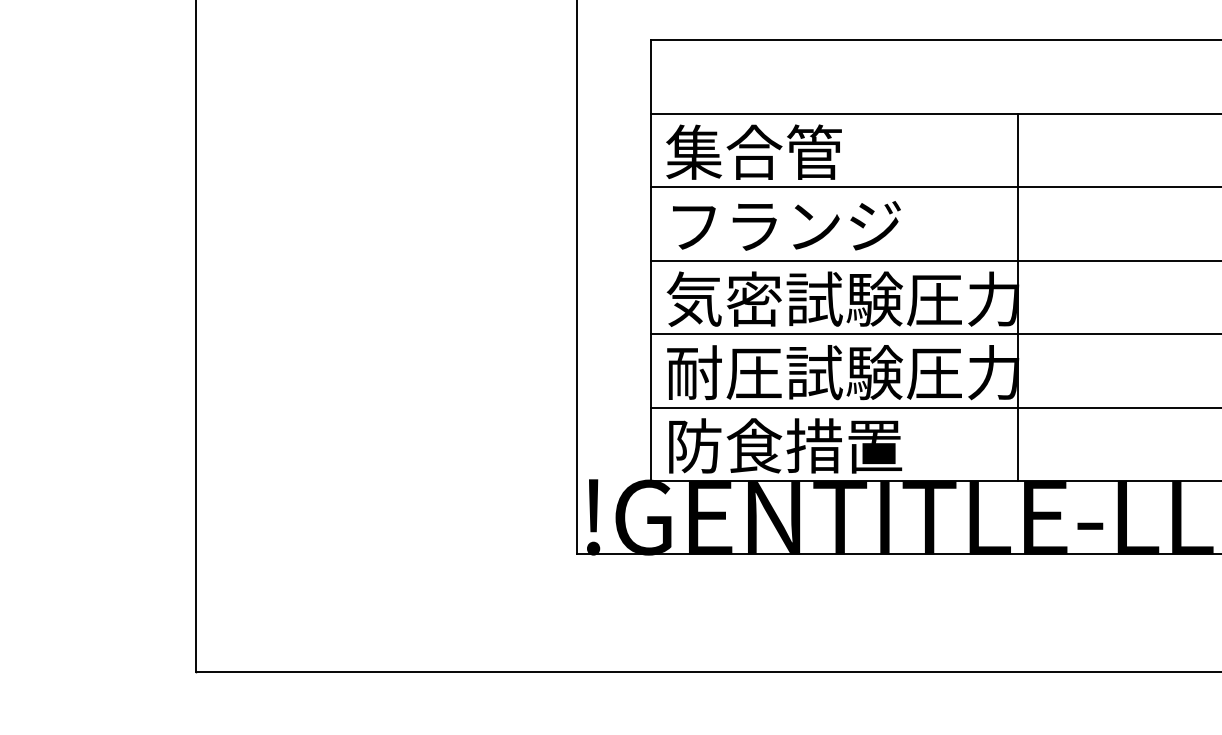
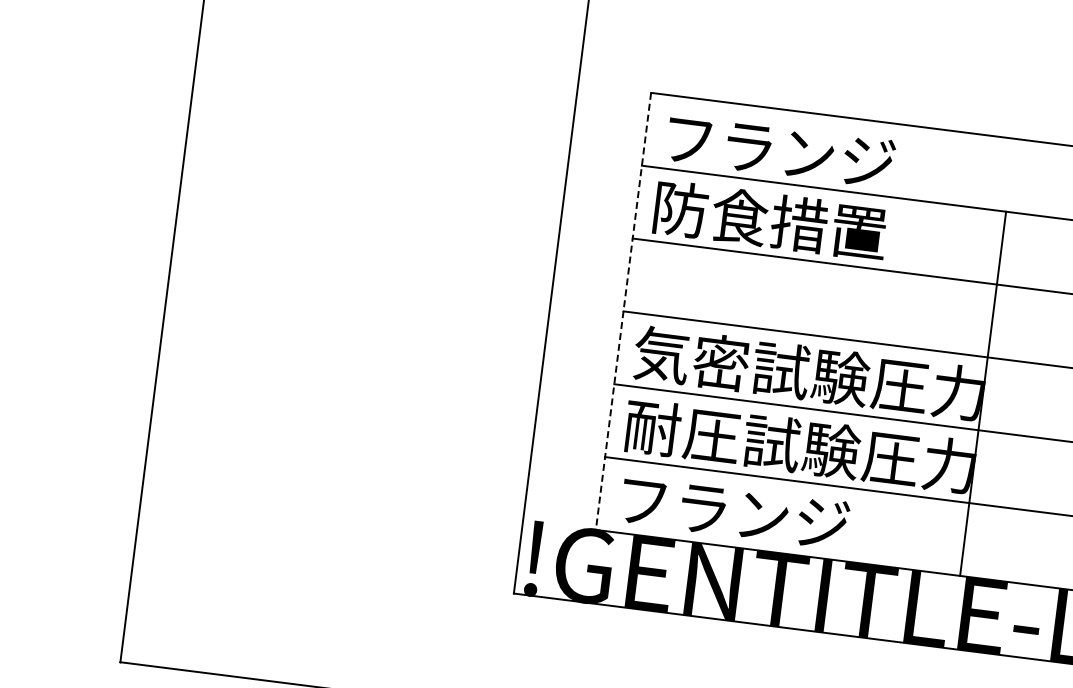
text: (784, 151) -> (769, 219), 集合管 -> 防食措置
text: (786, 225) -> (780, 150), moved
line: (650, 261) -> (623, 312), solid -> dashed
text: (785, 445) -> (733, 511), 防食措置 -> フランジ

